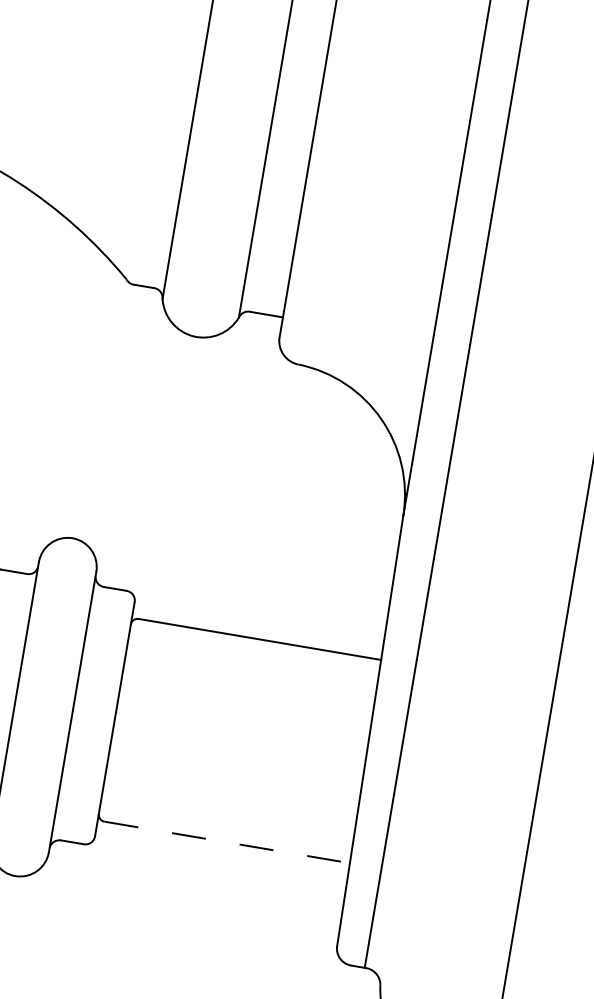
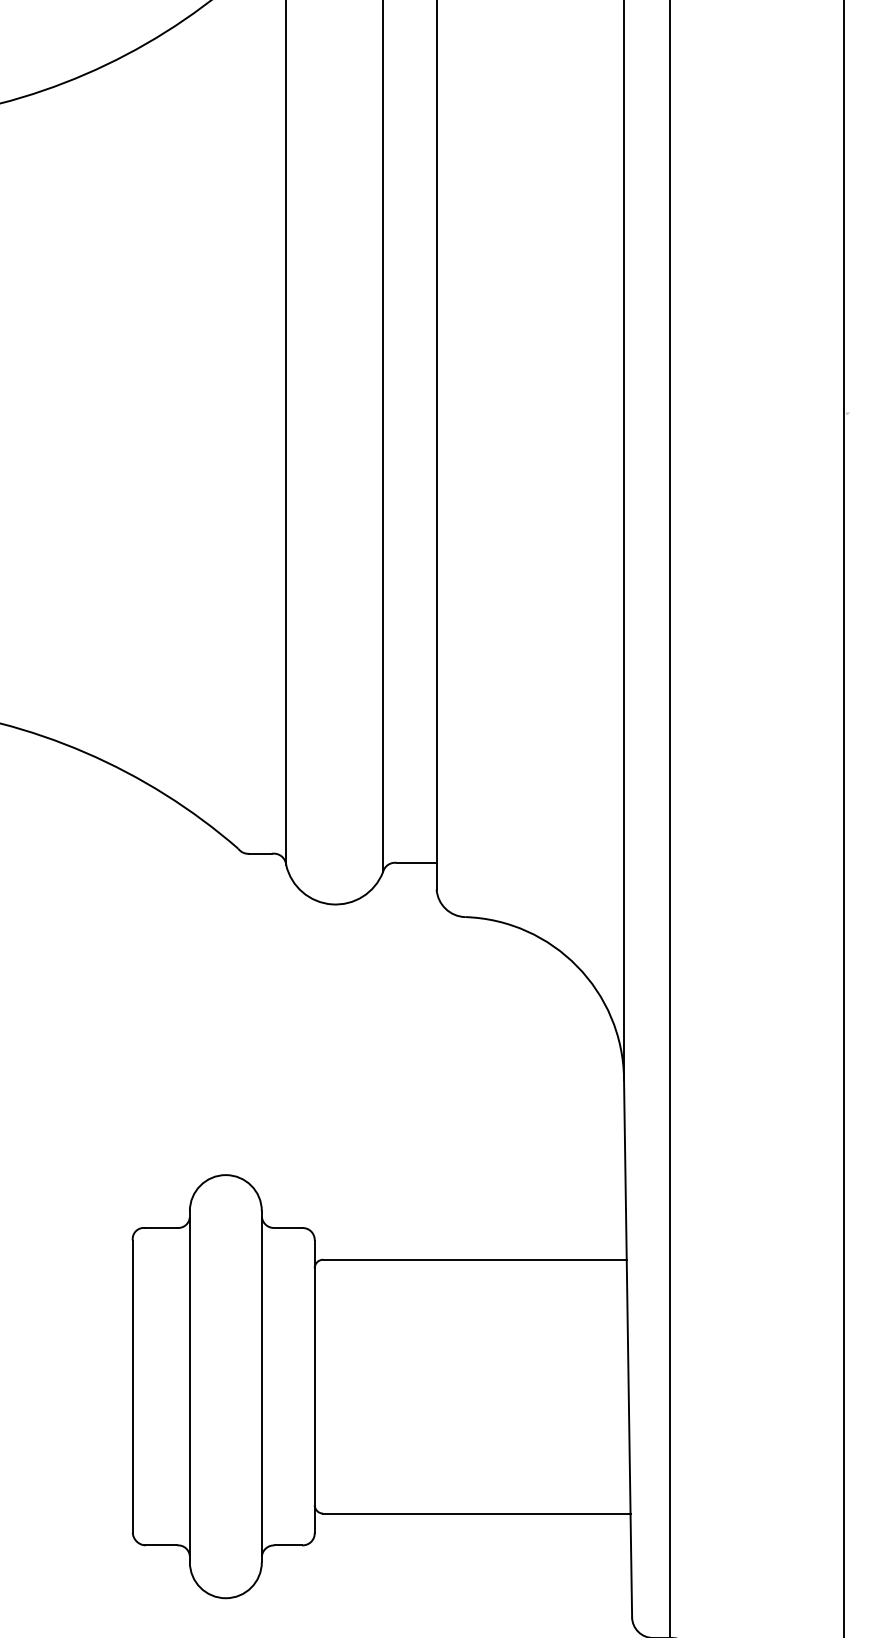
line: (226, 842) -> (476, 1513), dashed -> solid

